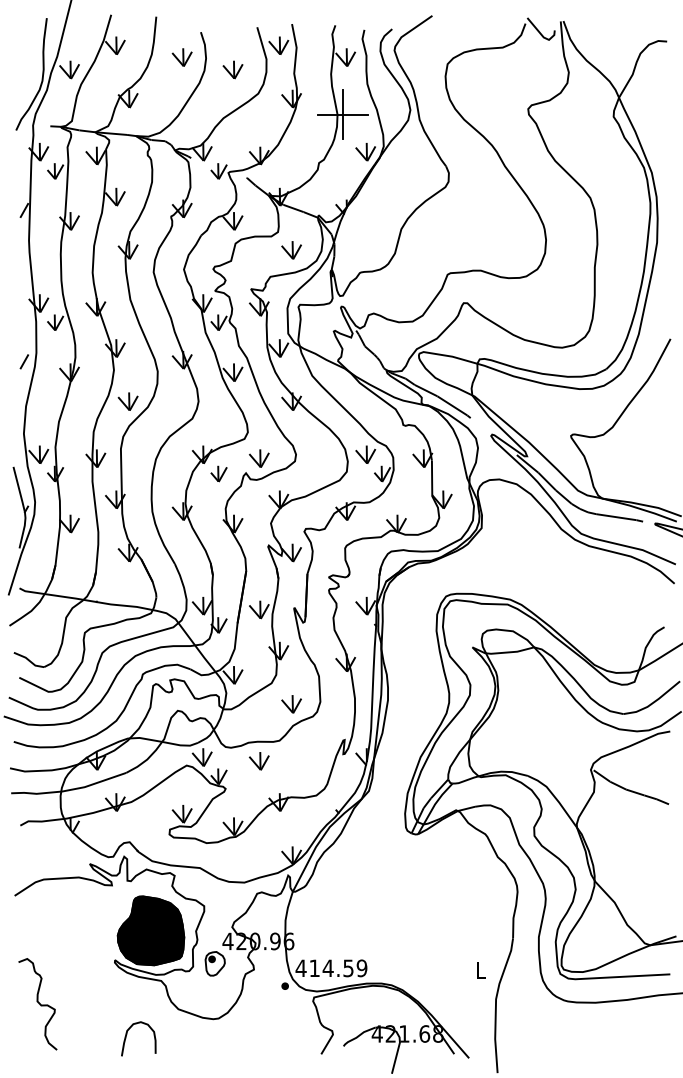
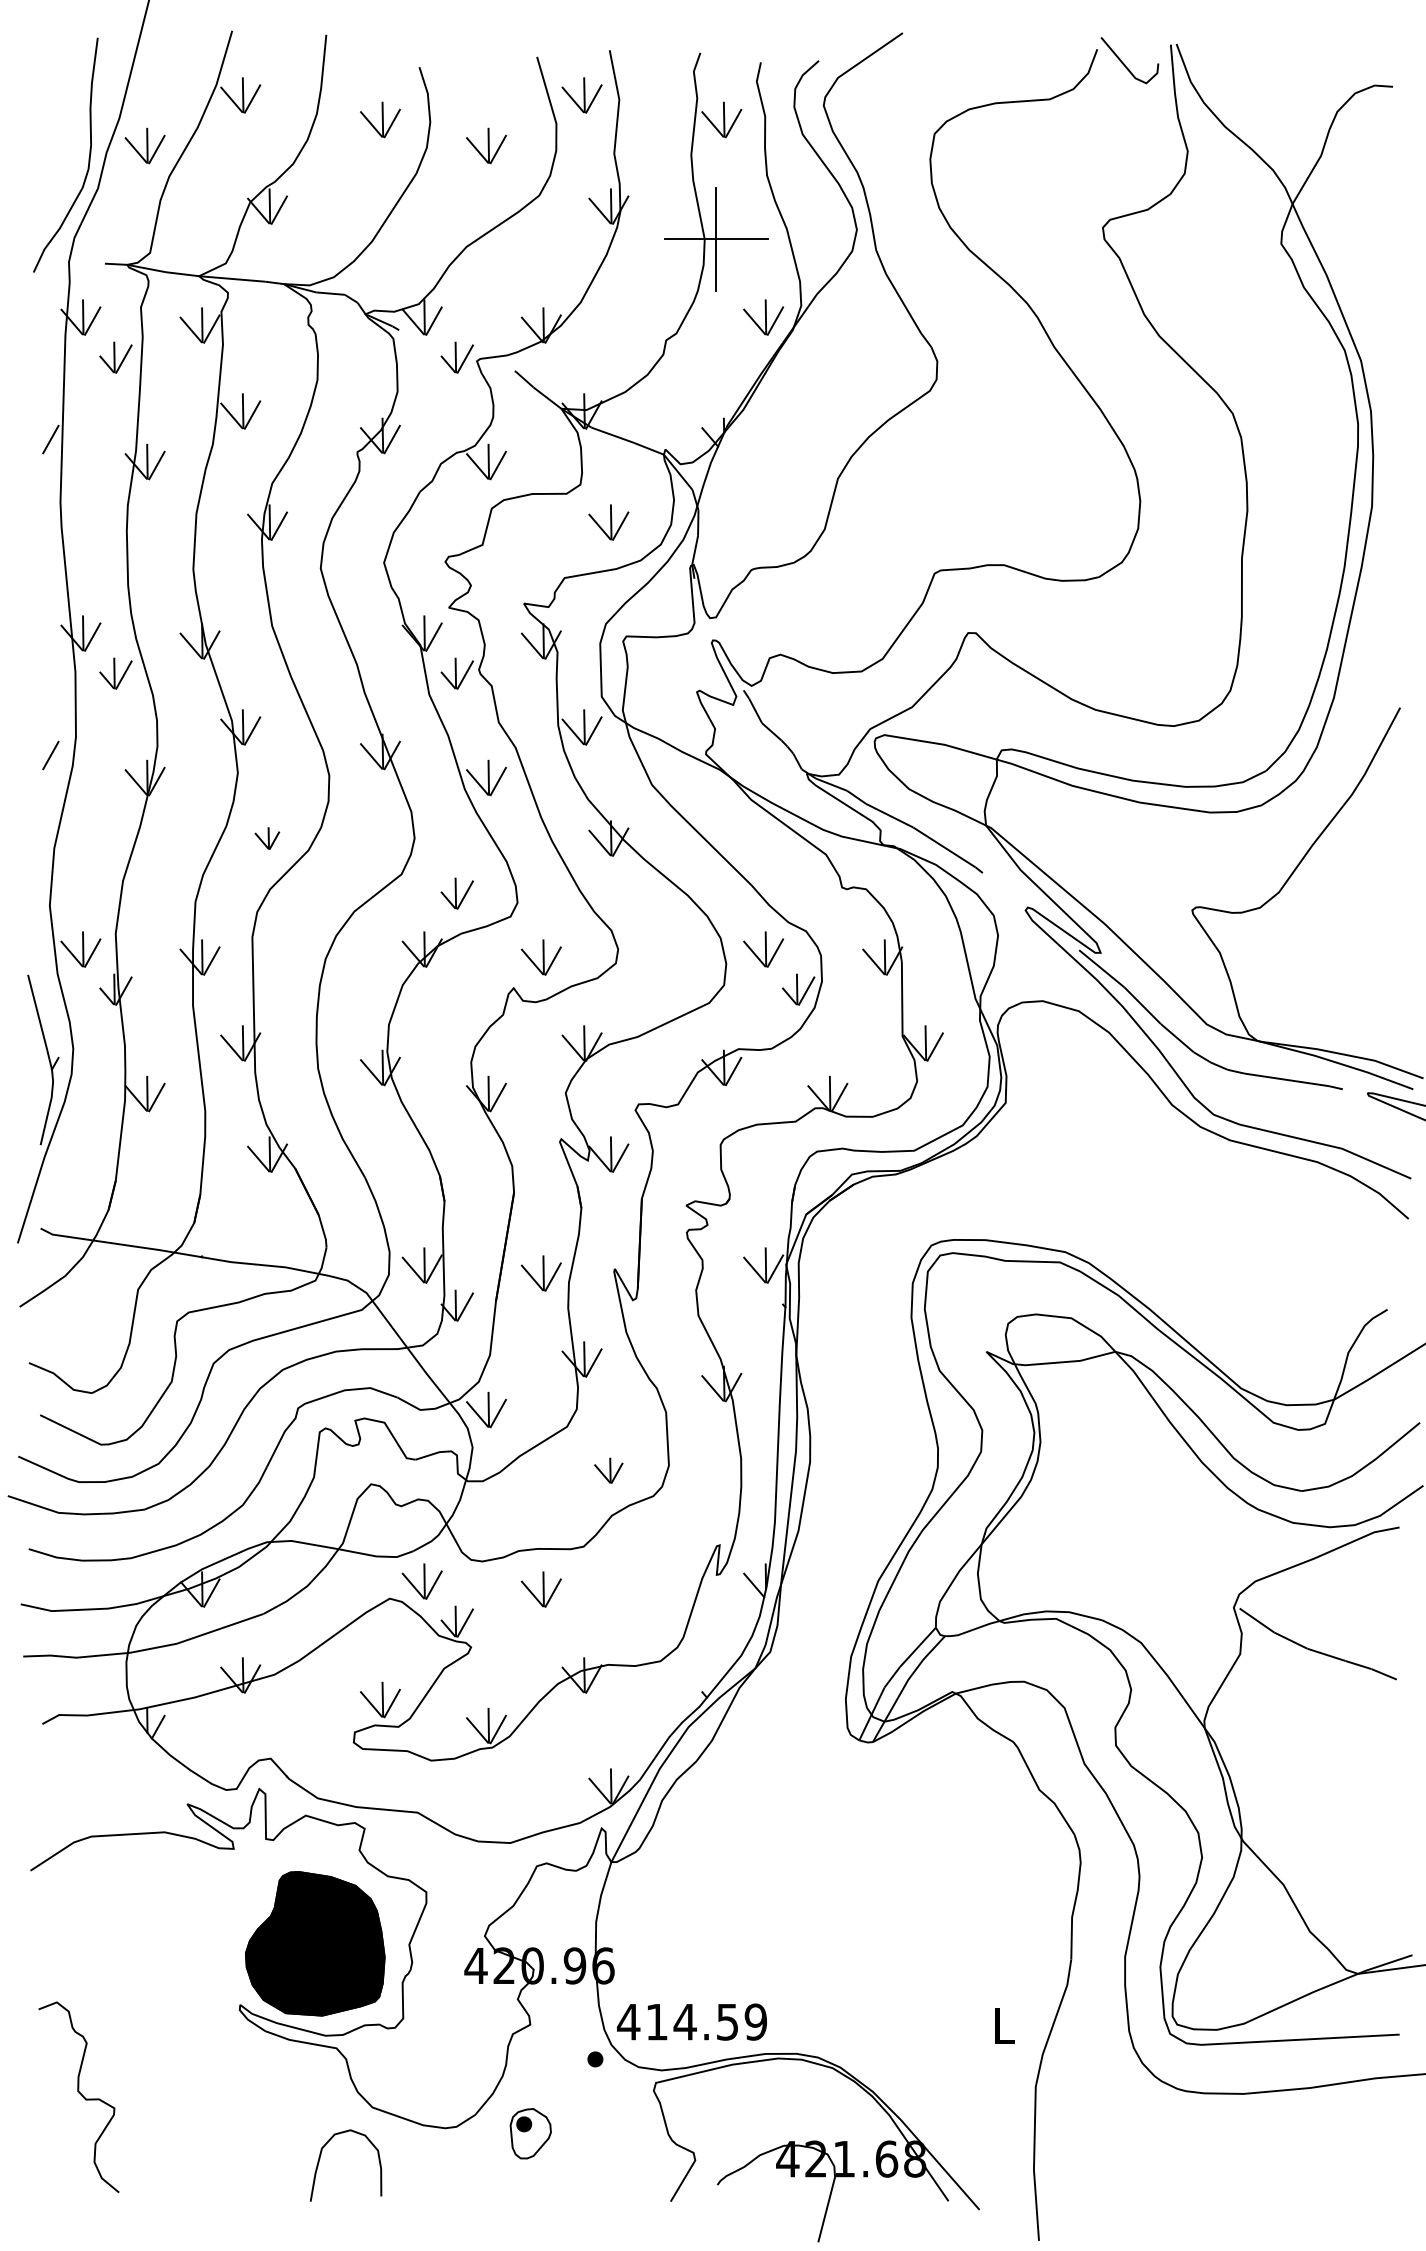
part: (127, 401) -> (266, 838), size x0.6
part: (218, 473) -> (456, 892), moved
part: (291, 704) -> (608, 1471), size x0.7
part: (214, 963) -> (529, 2133), moved
curve: (127, 1034) -> (322, 2156), moved

